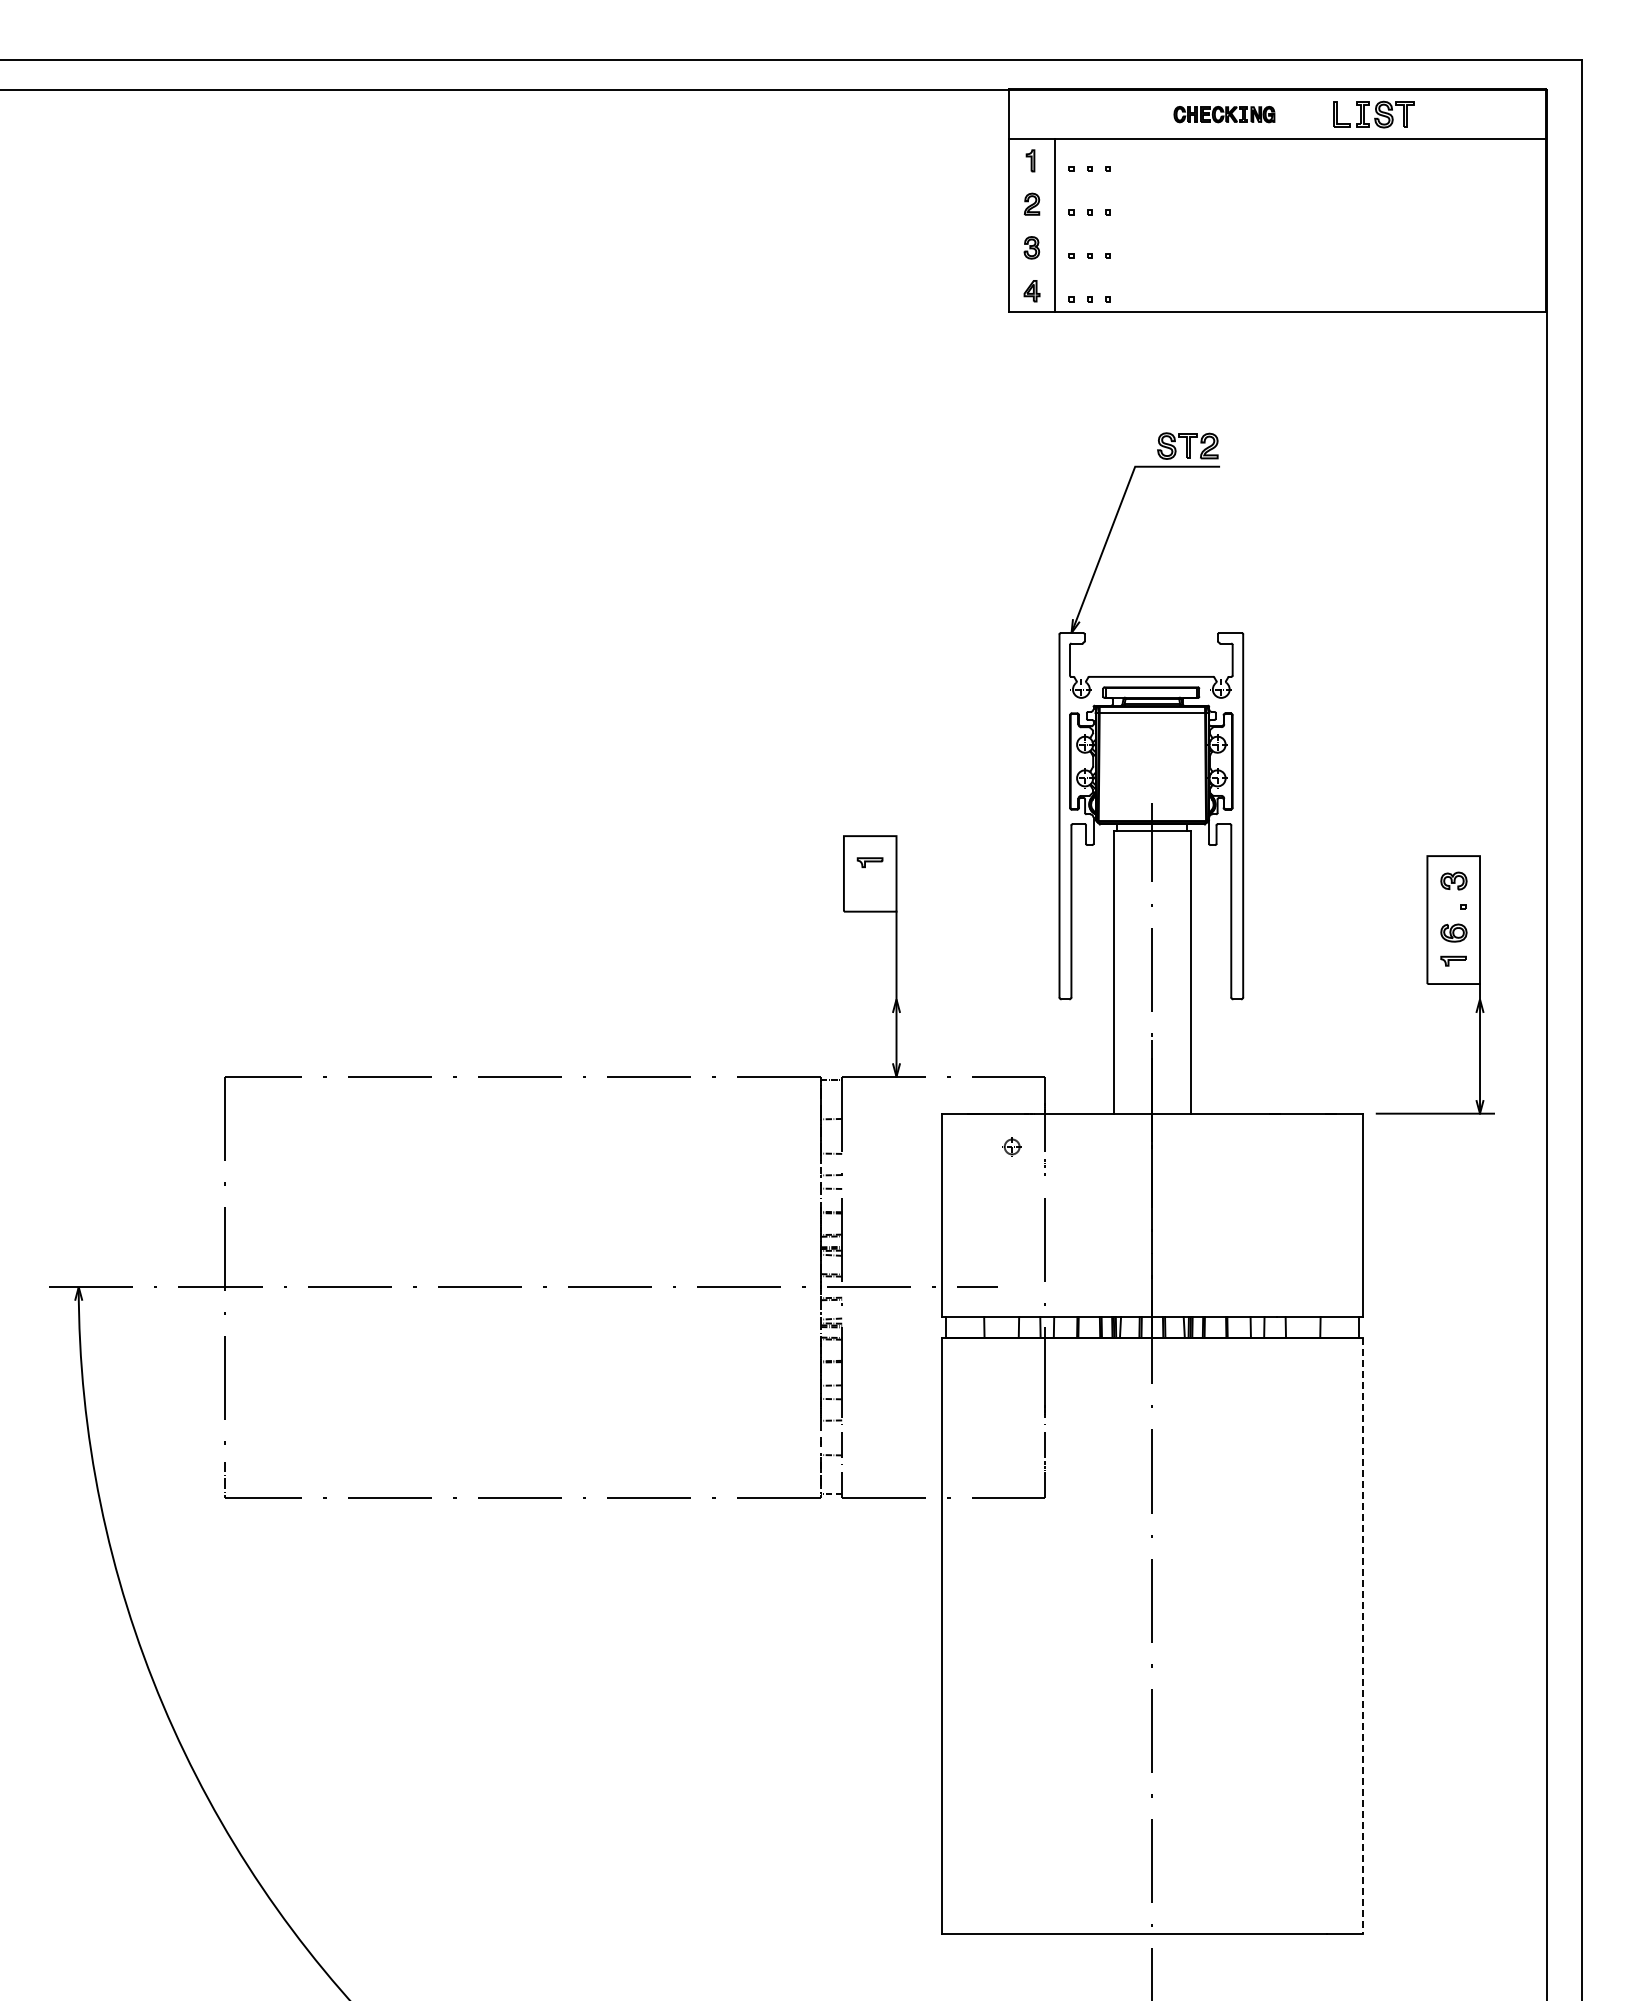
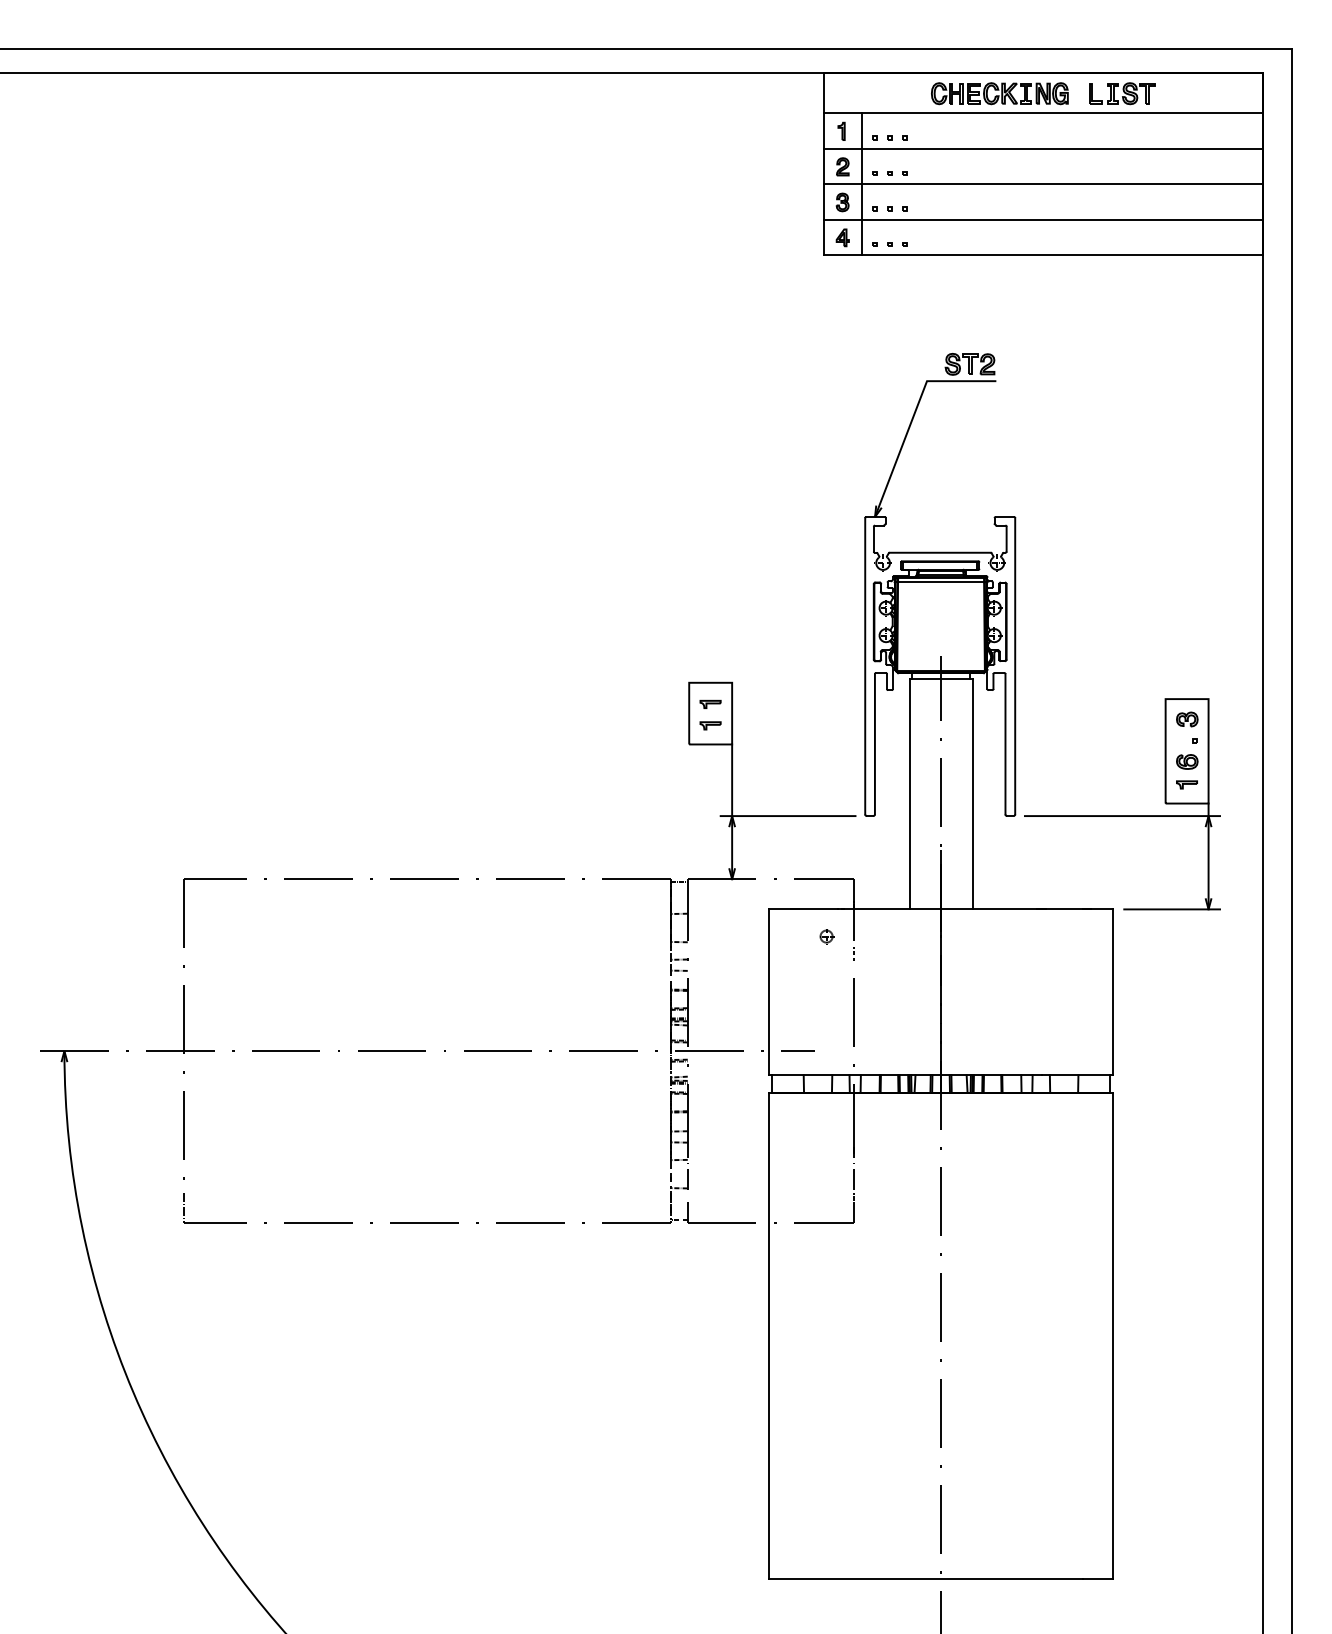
part: (1224, 114) -> (999, 93), size x1.67
line: (1277, 182) -> (1043, 149), added
line: (1277, 225) -> (1043, 184), added
line: (1277, 268) -> (1043, 219), added
part: (869, 888) -> (710, 725), added
line: (964, 999) -> (787, 816), added
line: (1374, 999) -> (1122, 816), added
line: (1362, 1635) -> (1112, 1335), dashed -> solid

